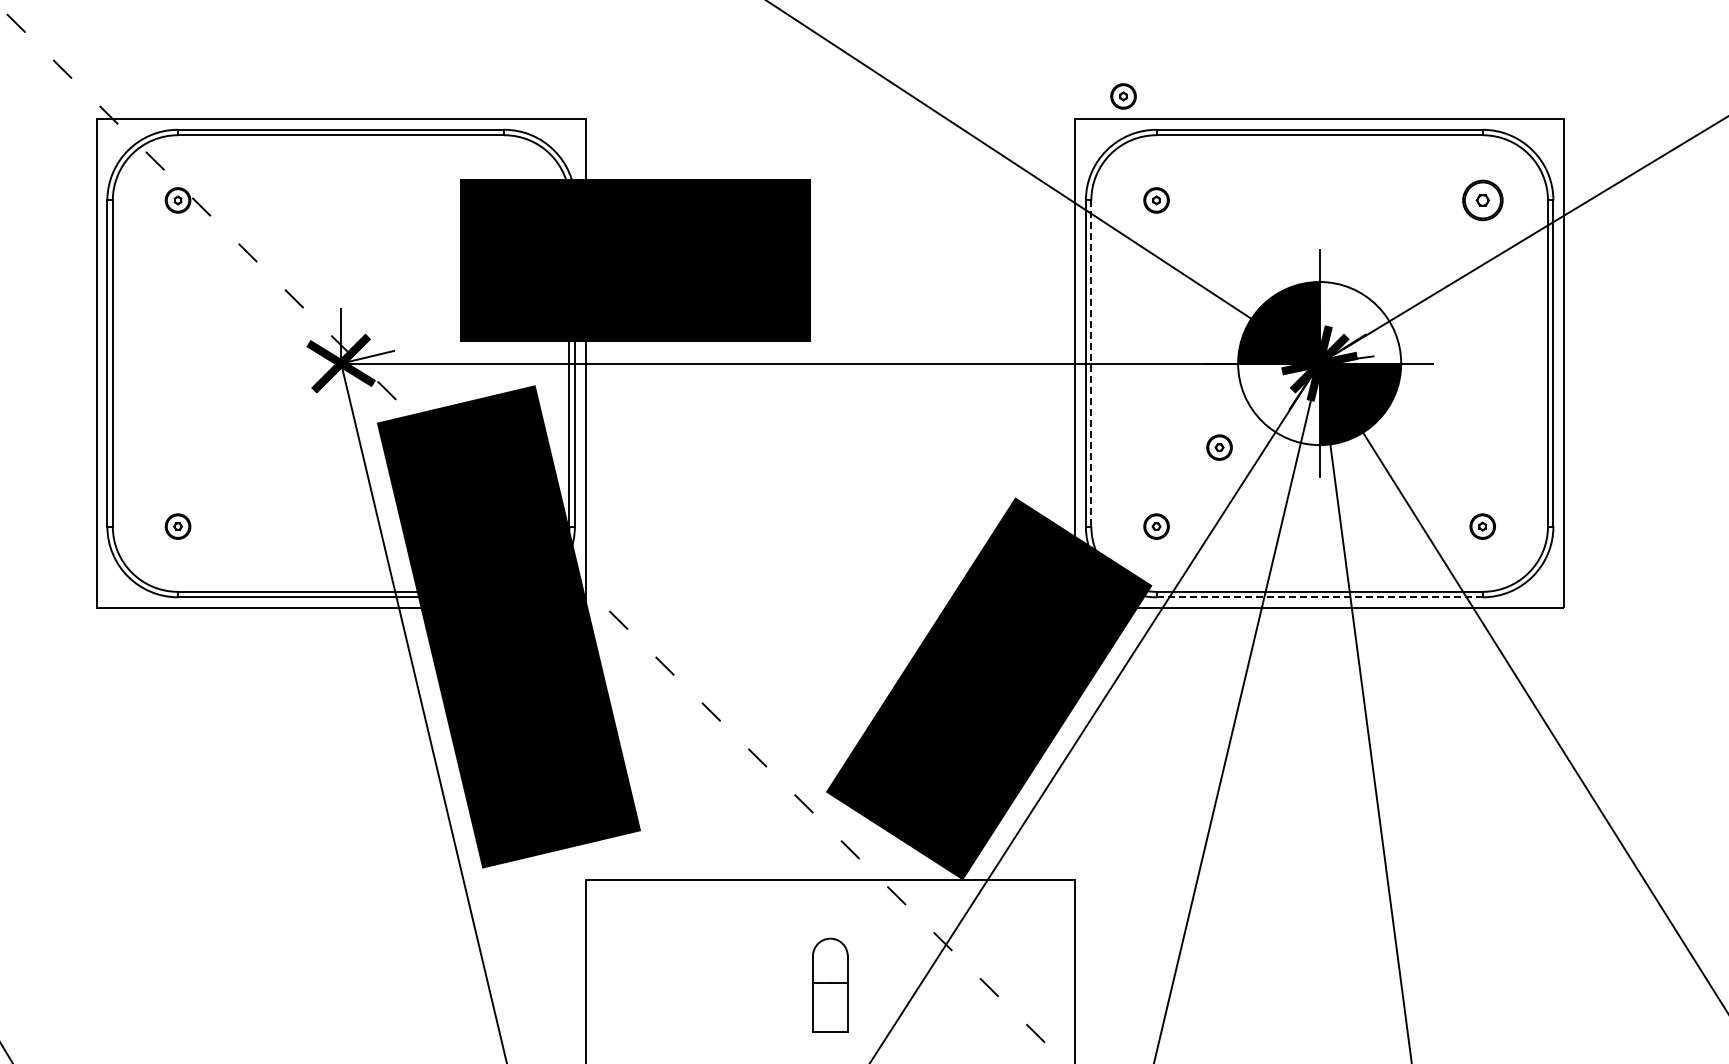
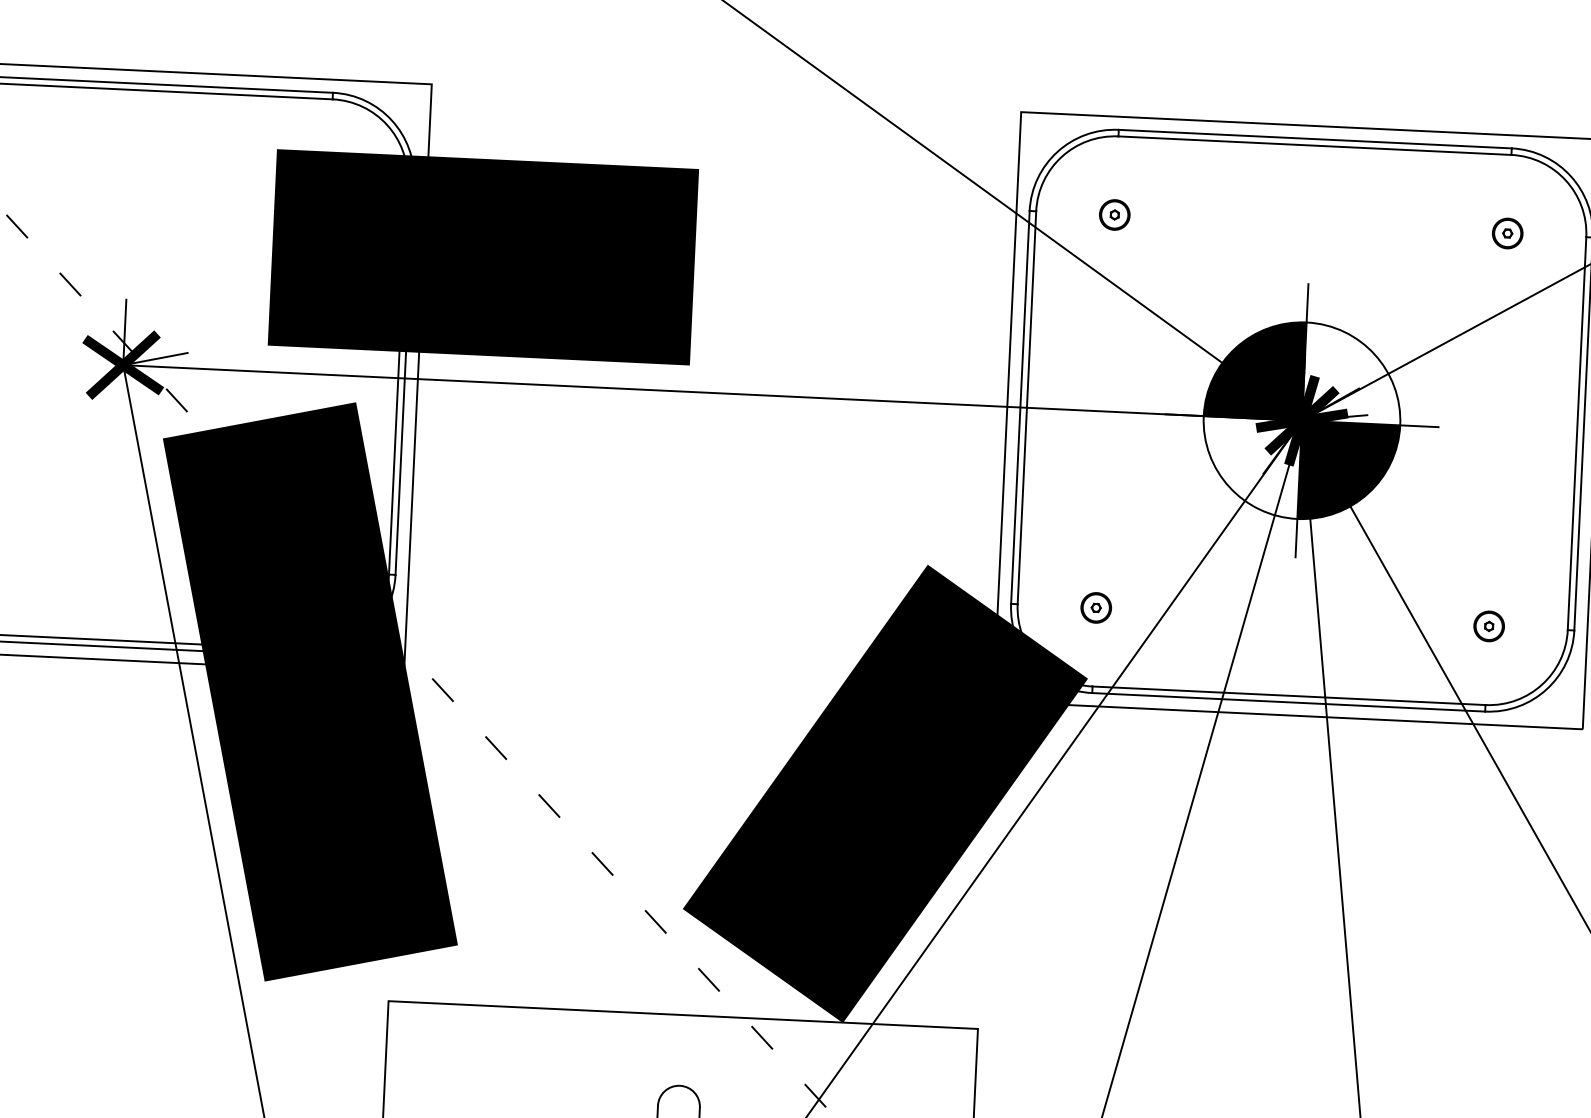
part: (1123, 96) -> (1080, 87), removed
part: (1482, 200) -> (1507, 233), size x0.62
line: (1091, 364) -> (1027, 408), dashed -> solid
part: (1219, 447) -> (1176, 516), removed
line: (1319, 597) -> (1288, 702), dashed -> solid

